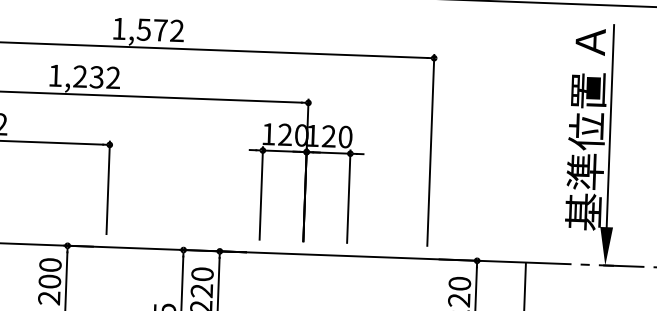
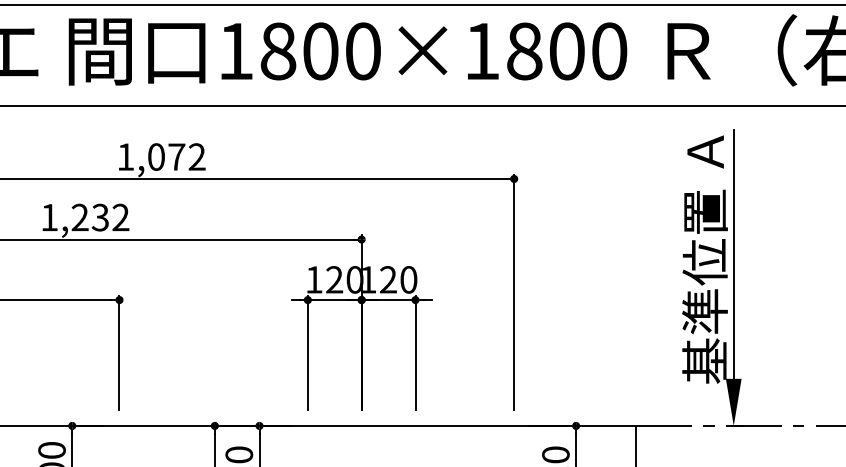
text: (143, 29) -> (155, 156), 1,572 -> 1,072

